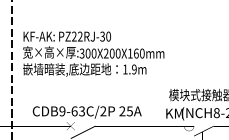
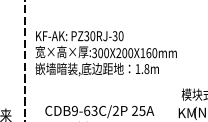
text: (76, 36) -> (89, 36), PZ22RJ-30 -> PZ30RJ-30
text: (134, 69) -> (147, 69), 1.9m -> 1.8m

